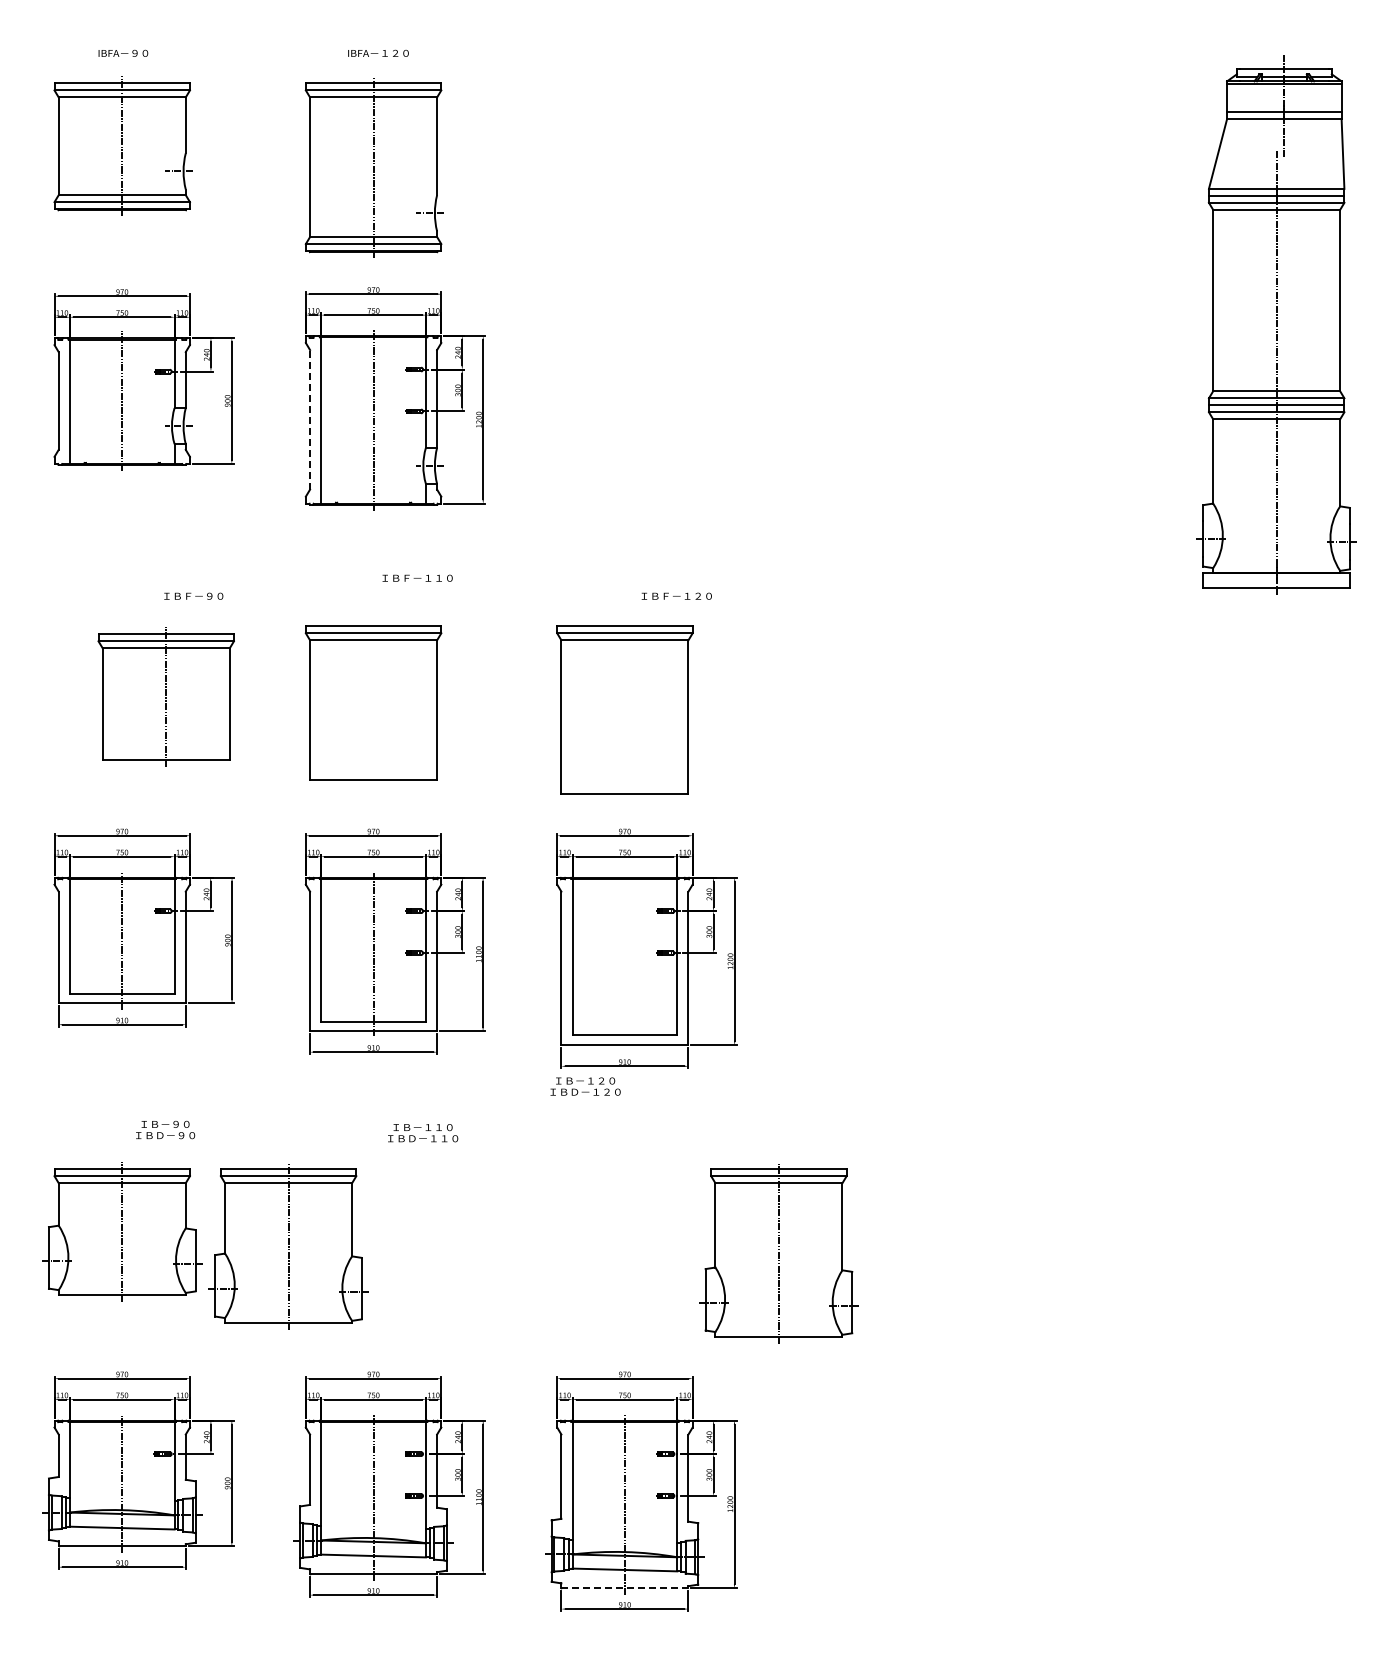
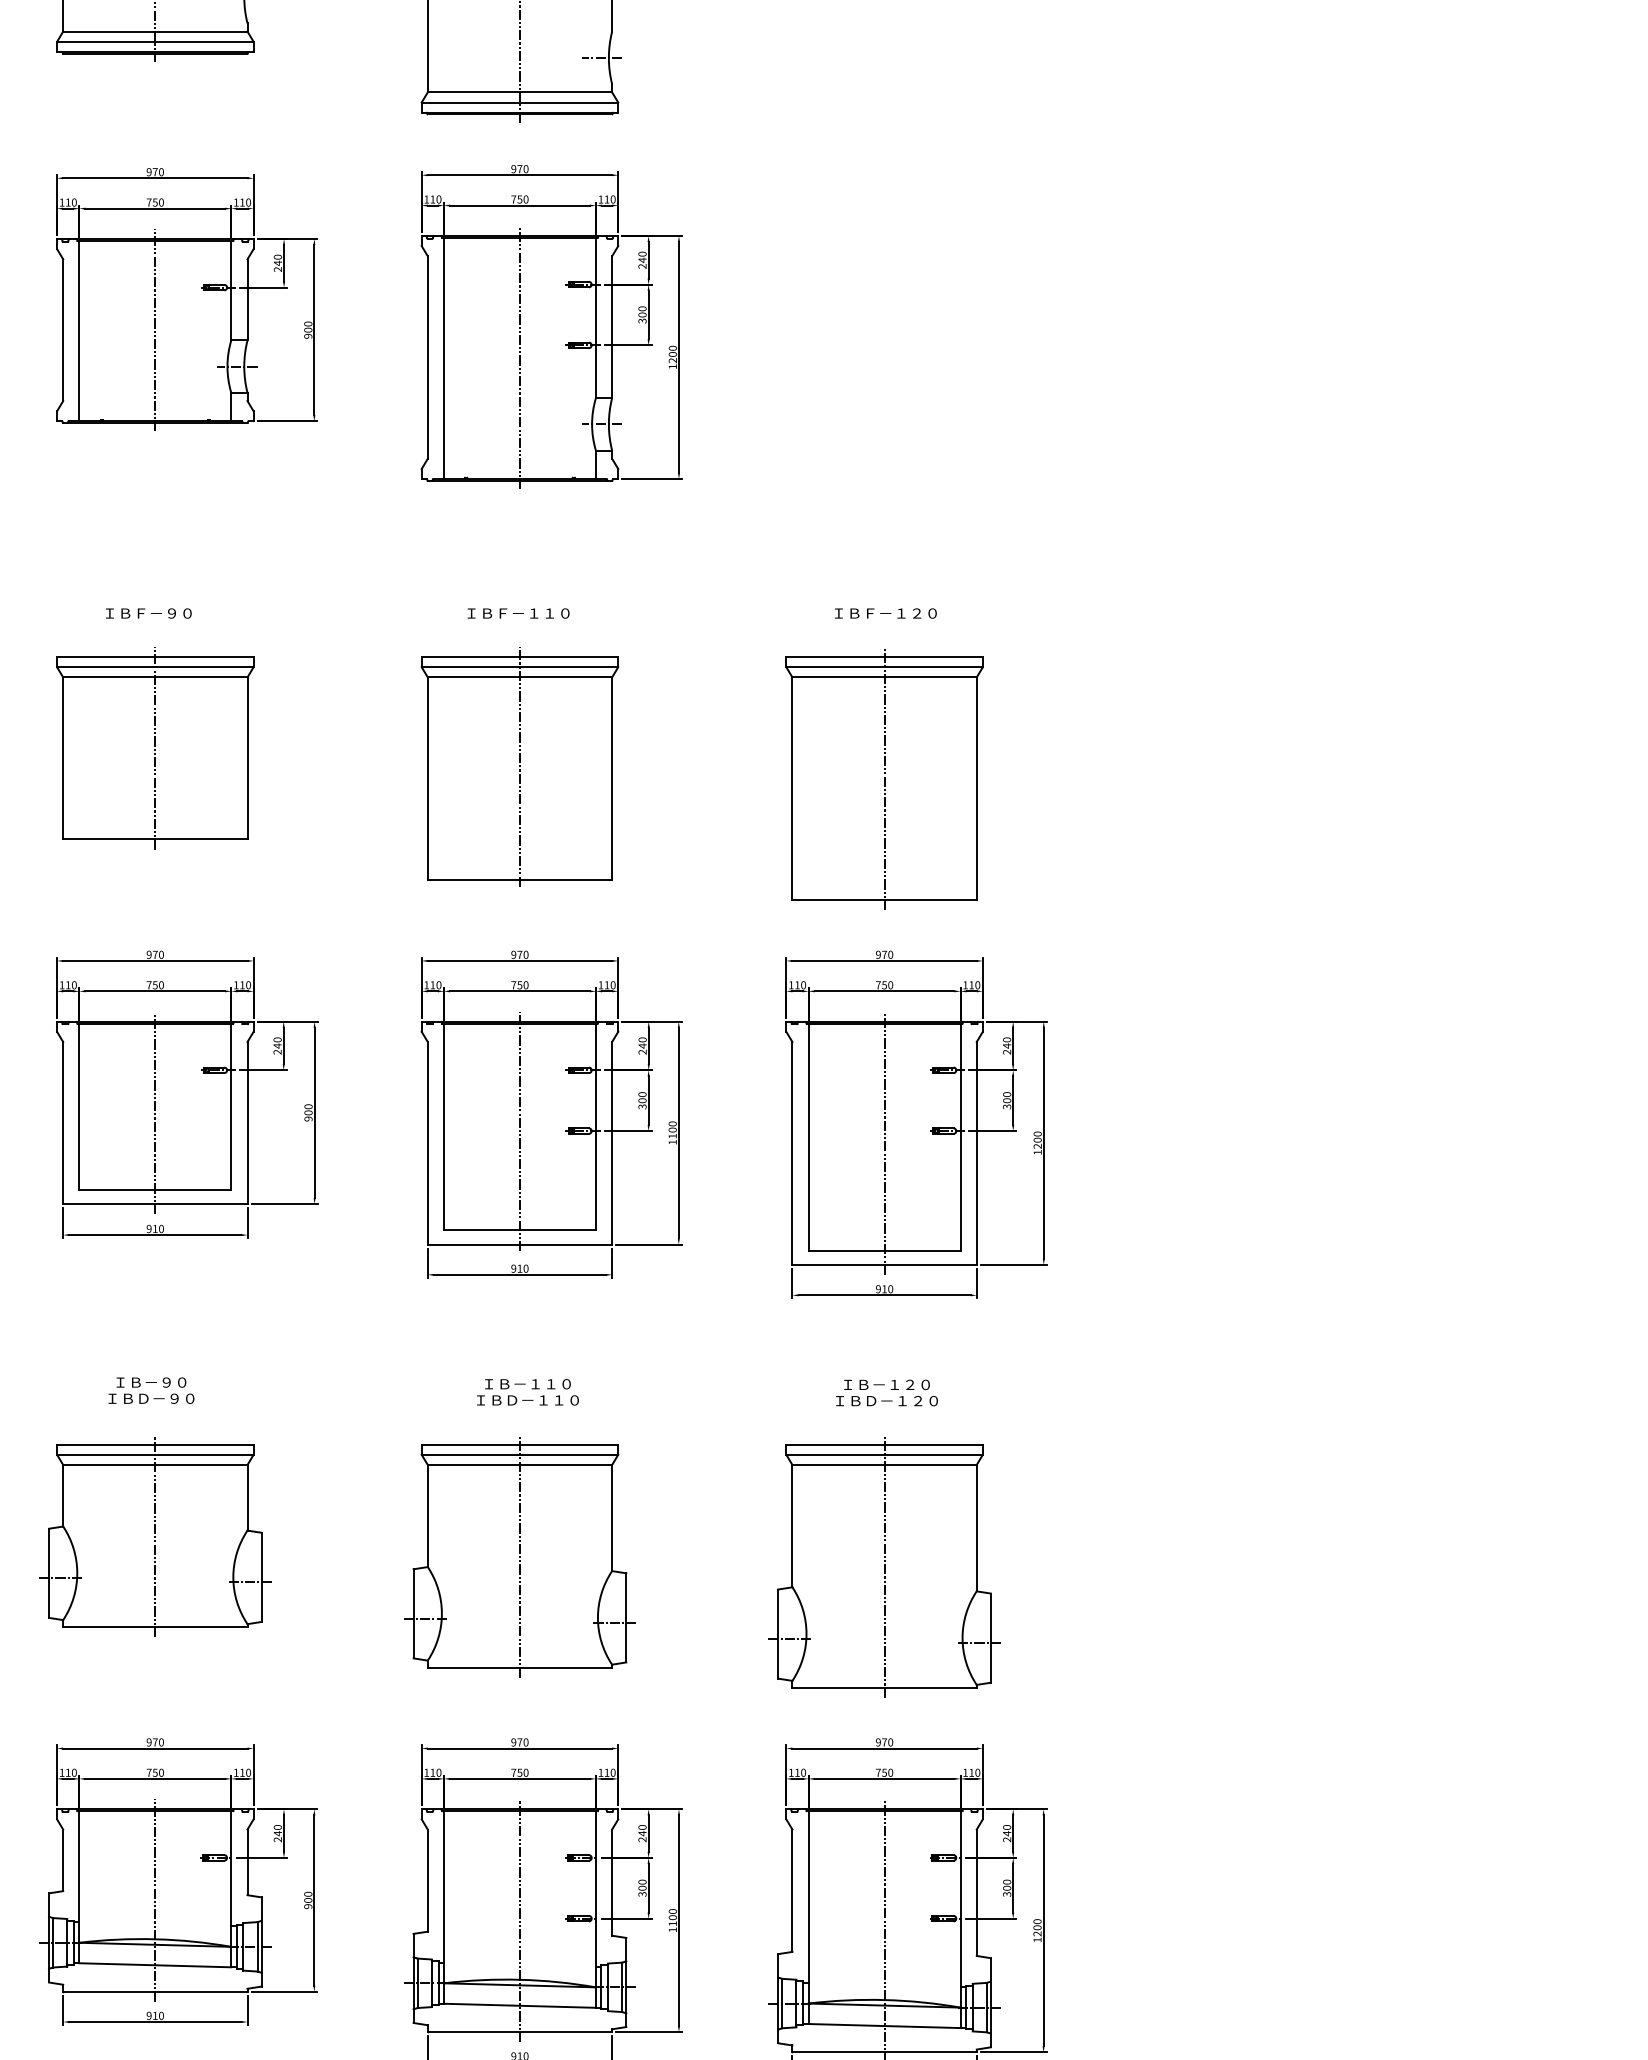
line: (310, 419) -> (428, 357), dashed -> solid
text: (417, 577) -> (518, 612), moved
text: (193, 595) -> (148, 612), moved
text: (676, 595) -> (885, 612), moved
part: (165, 696) -> (154, 747), moved
line: (373, 701) -> (519, 766), added
line: (624, 709) -> (883, 777), added
line: (624, 961) -> (883, 1143), added
text: (585, 1086) -> (886, 1392), moved
text: (165, 1129) -> (151, 1389), moved
text: (423, 1133) -> (528, 1392), moved
part: (288, 1246) -> (519, 1556), moved
part: (778, 1253) -> (883, 1566), moved
line: (624, 1588) -> (883, 2052), dashed -> solid

